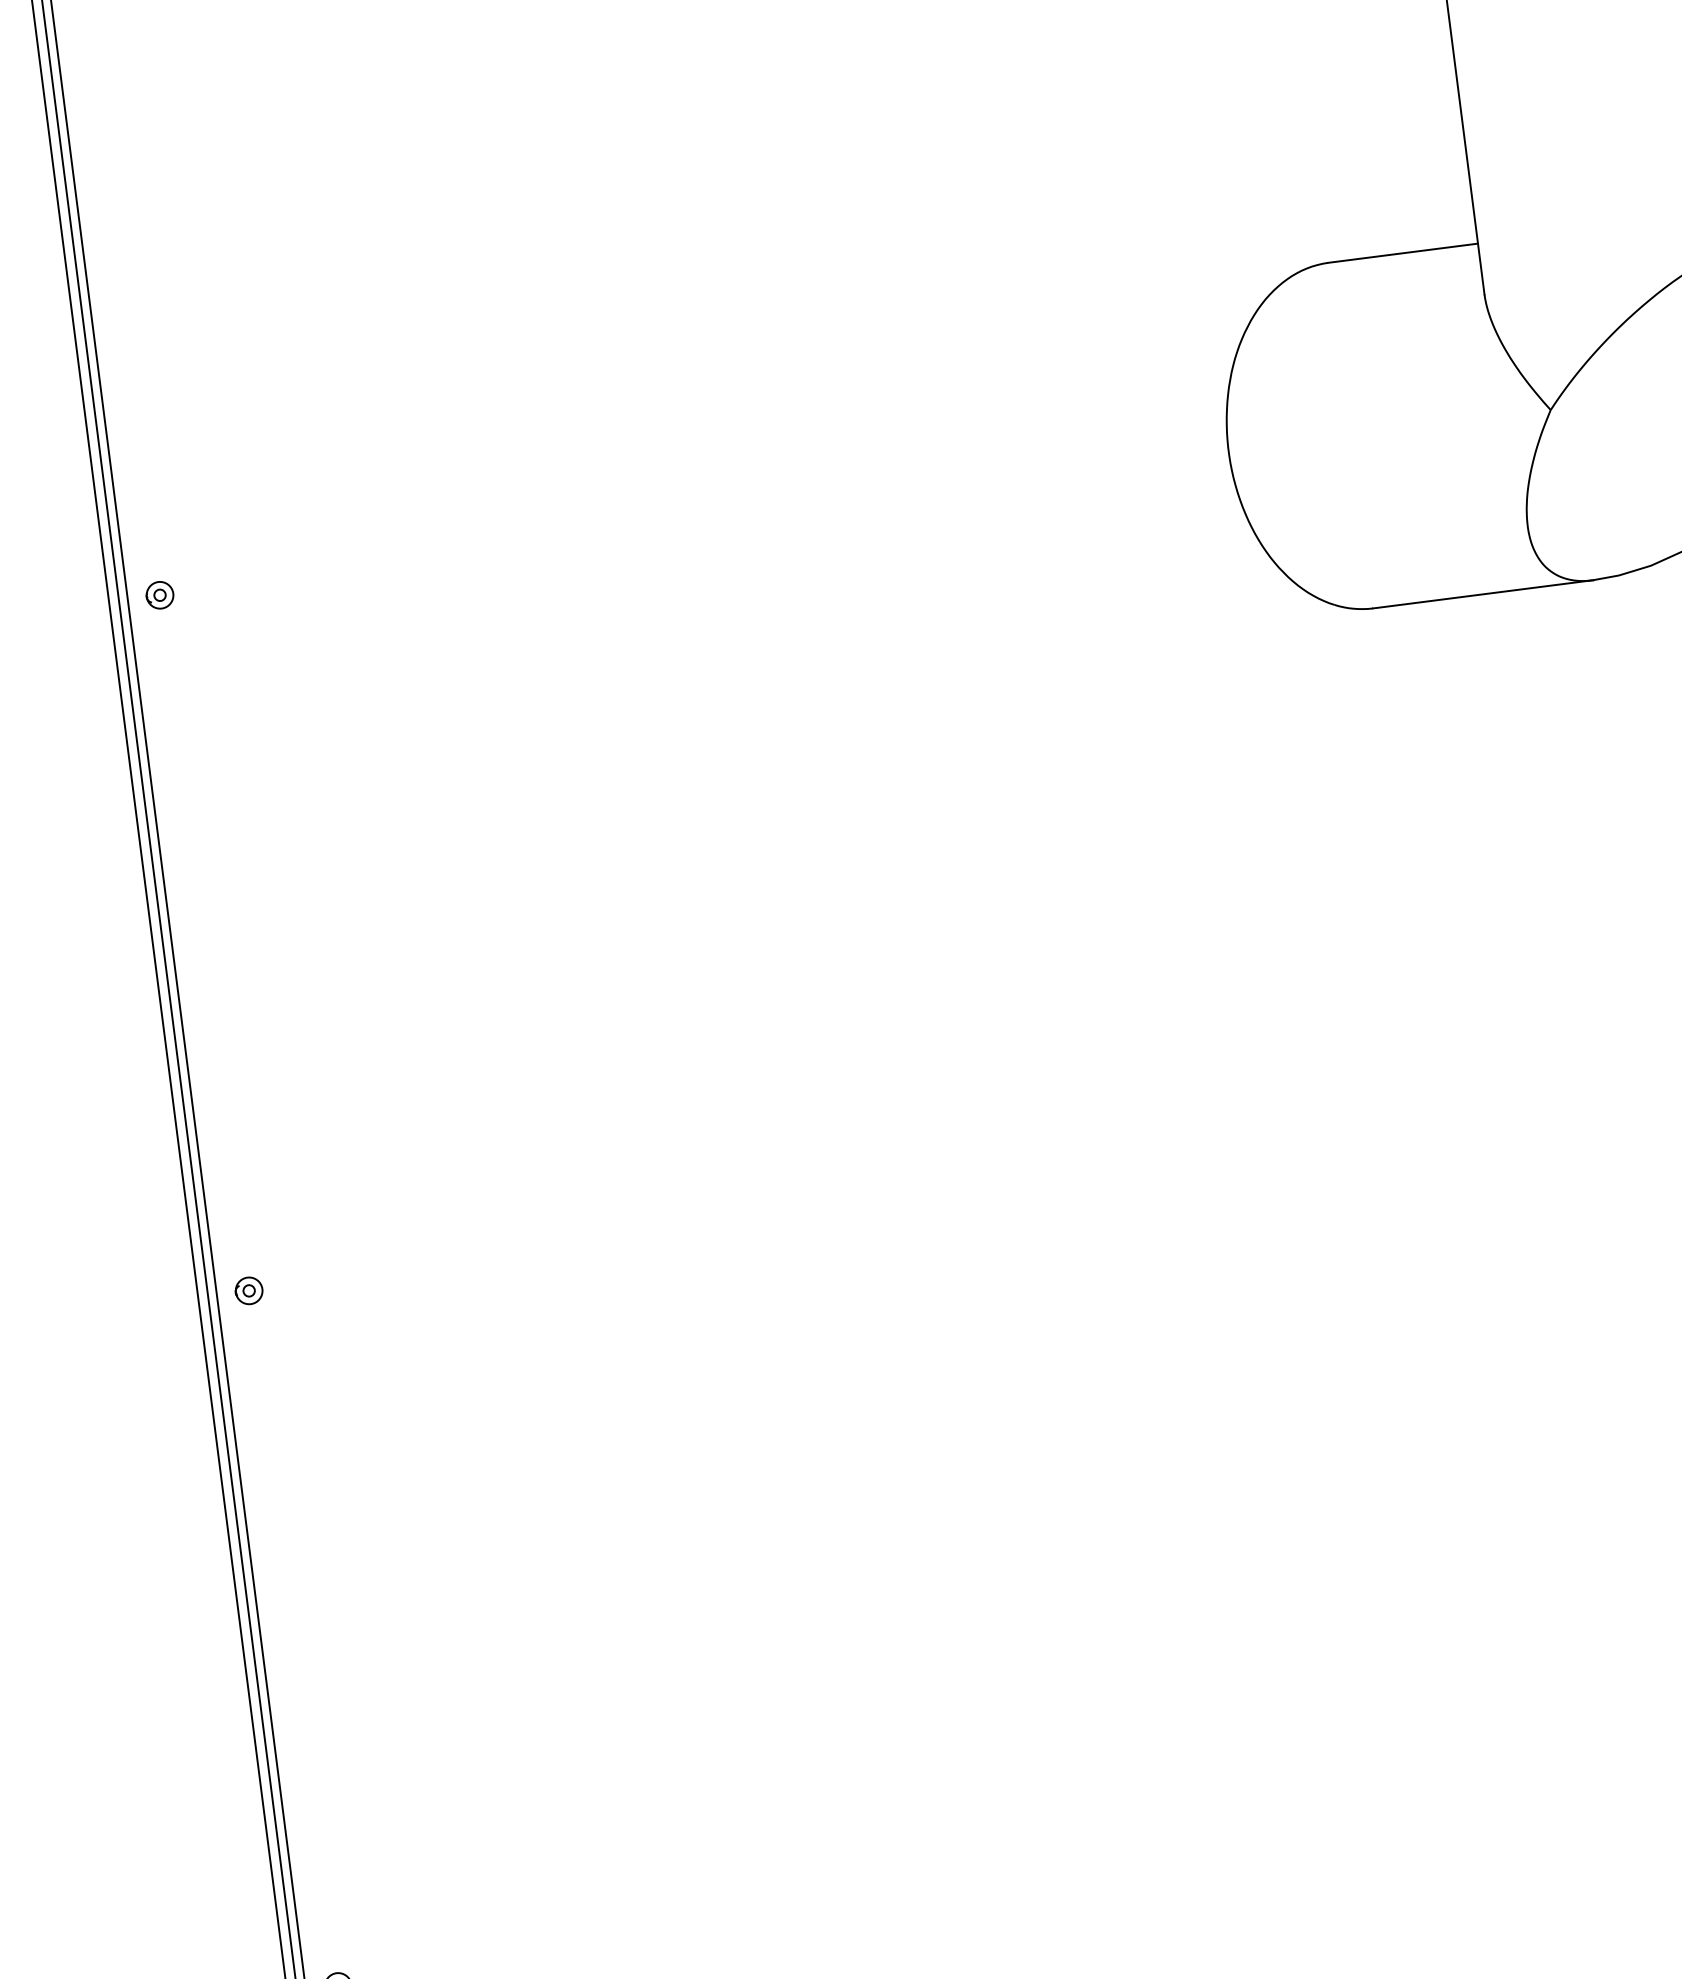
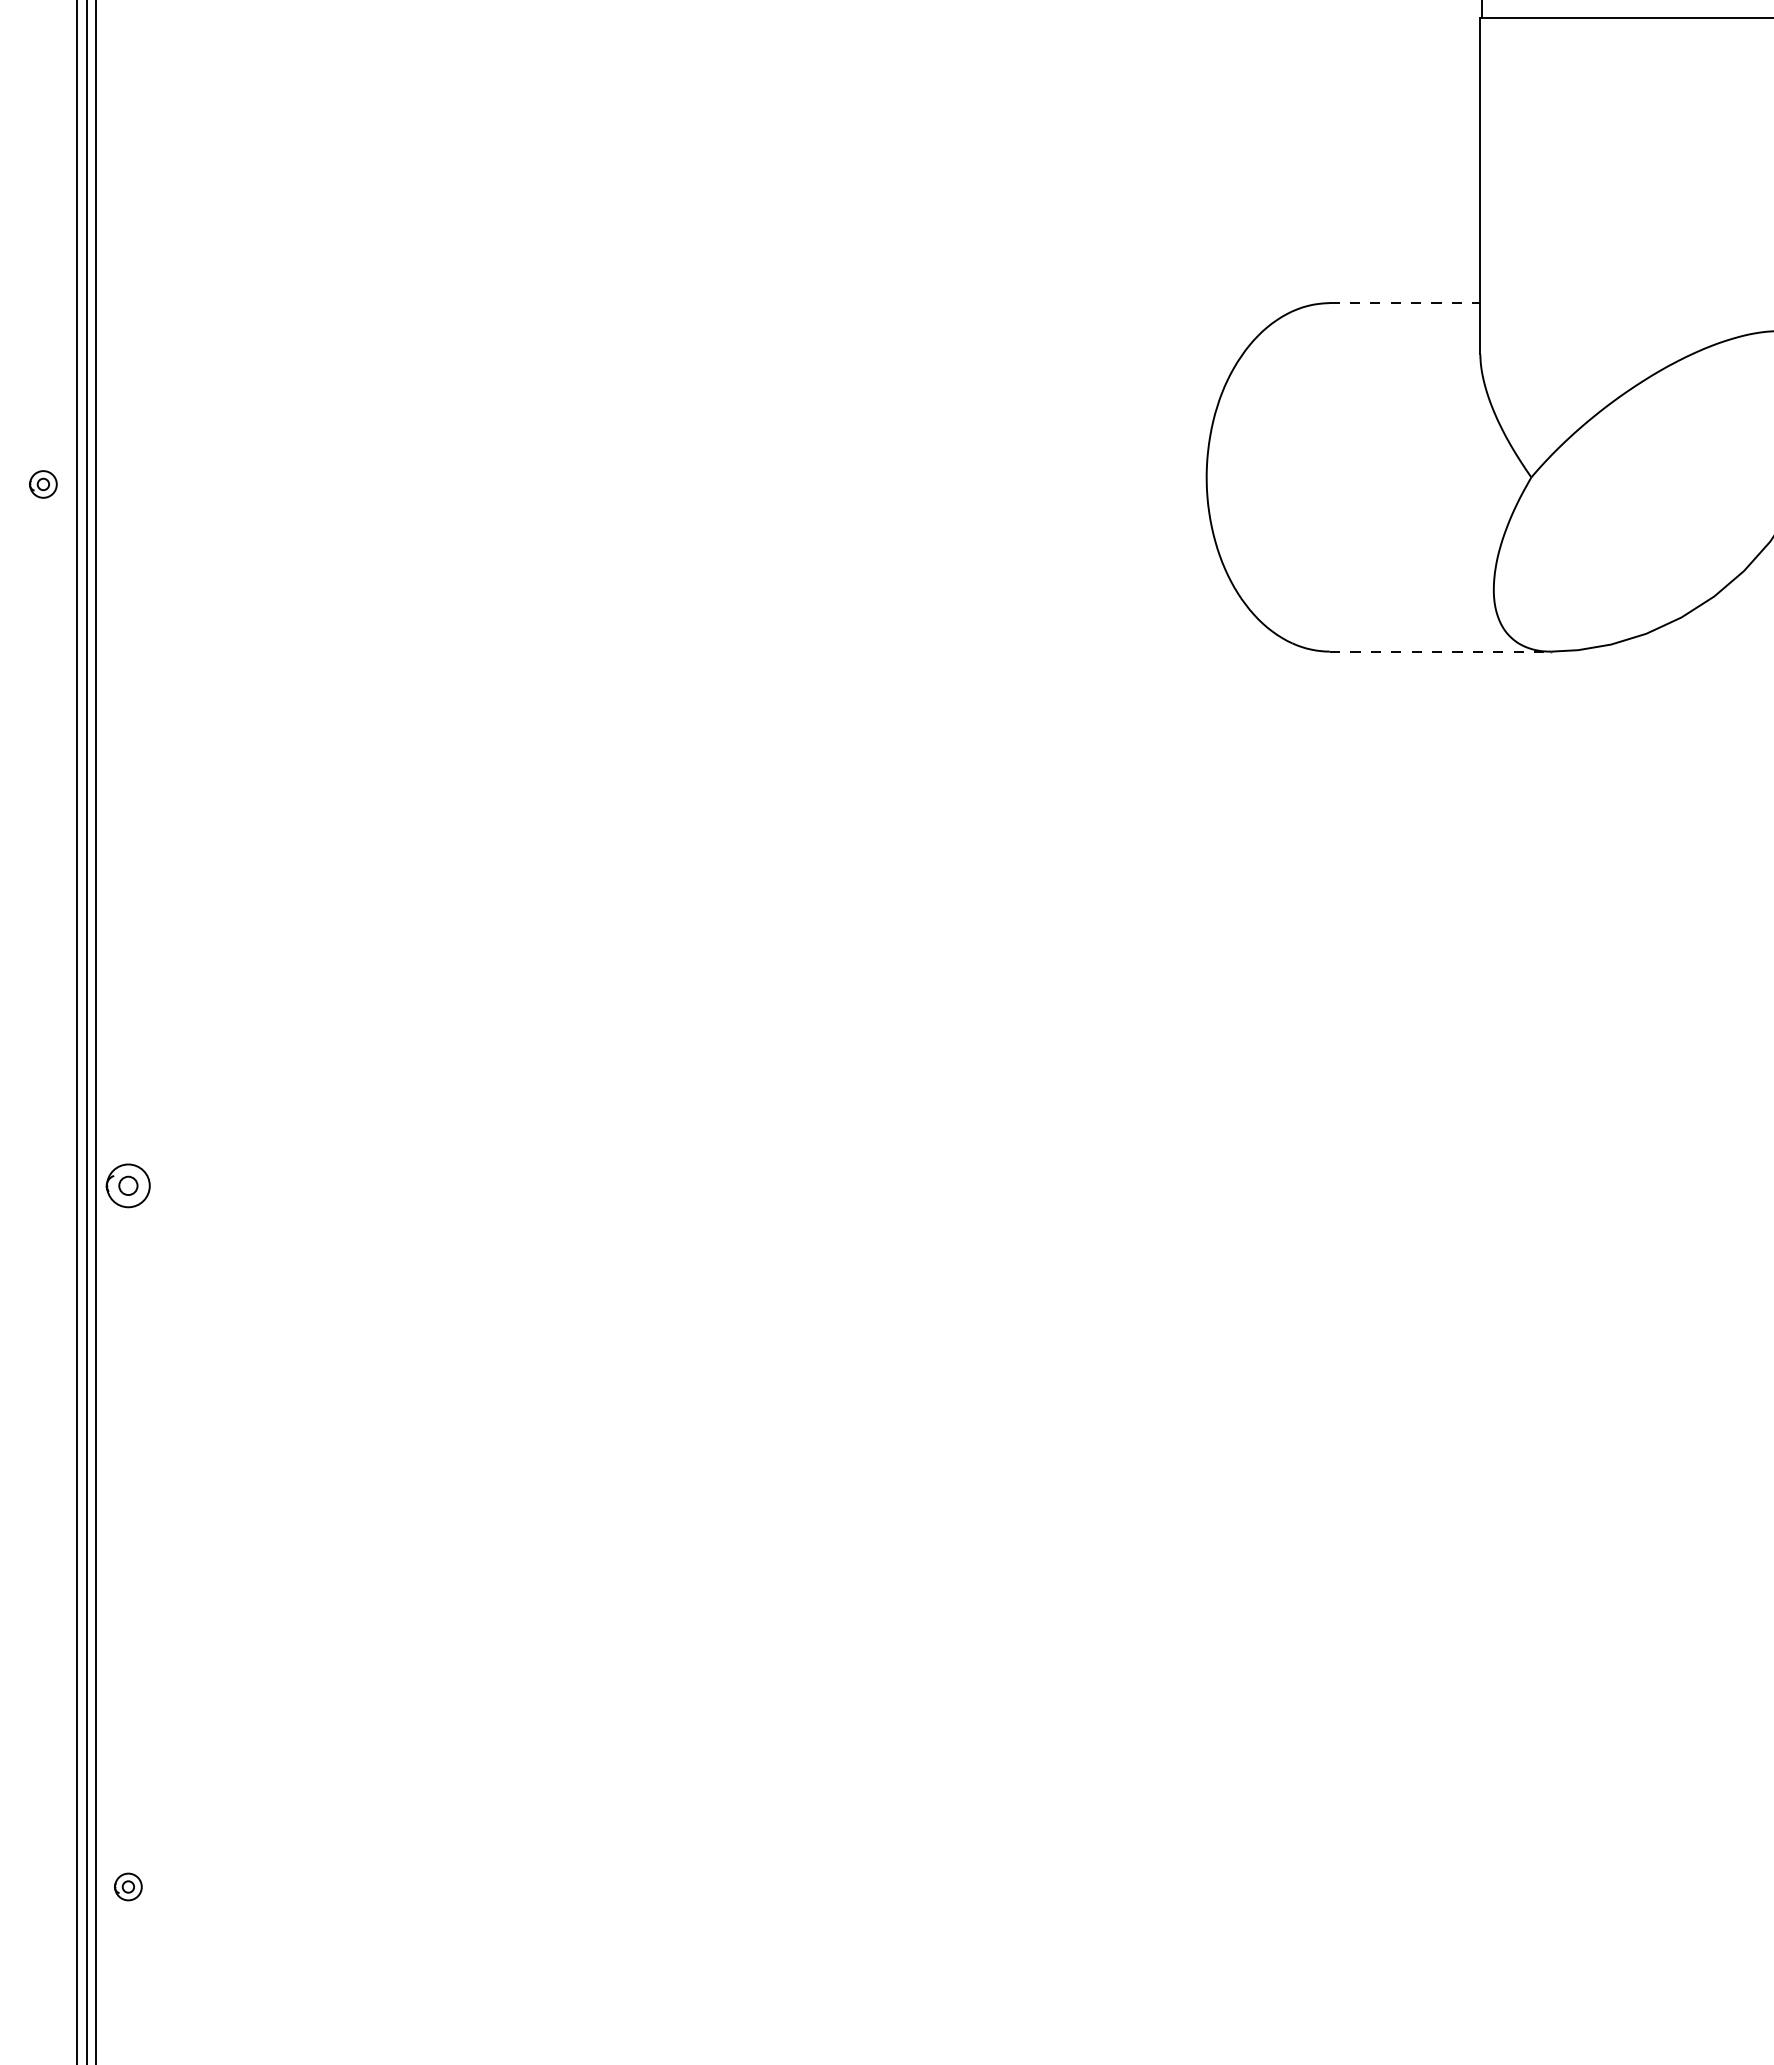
line: (1402, 253) -> (1404, 303), solid -> dashed
line: (1482, 594) -> (1440, 651), solid -> dashed
part: (160, 595) -> (43, 484), moved
part: (249, 1290) -> (128, 1185), size x1.6

